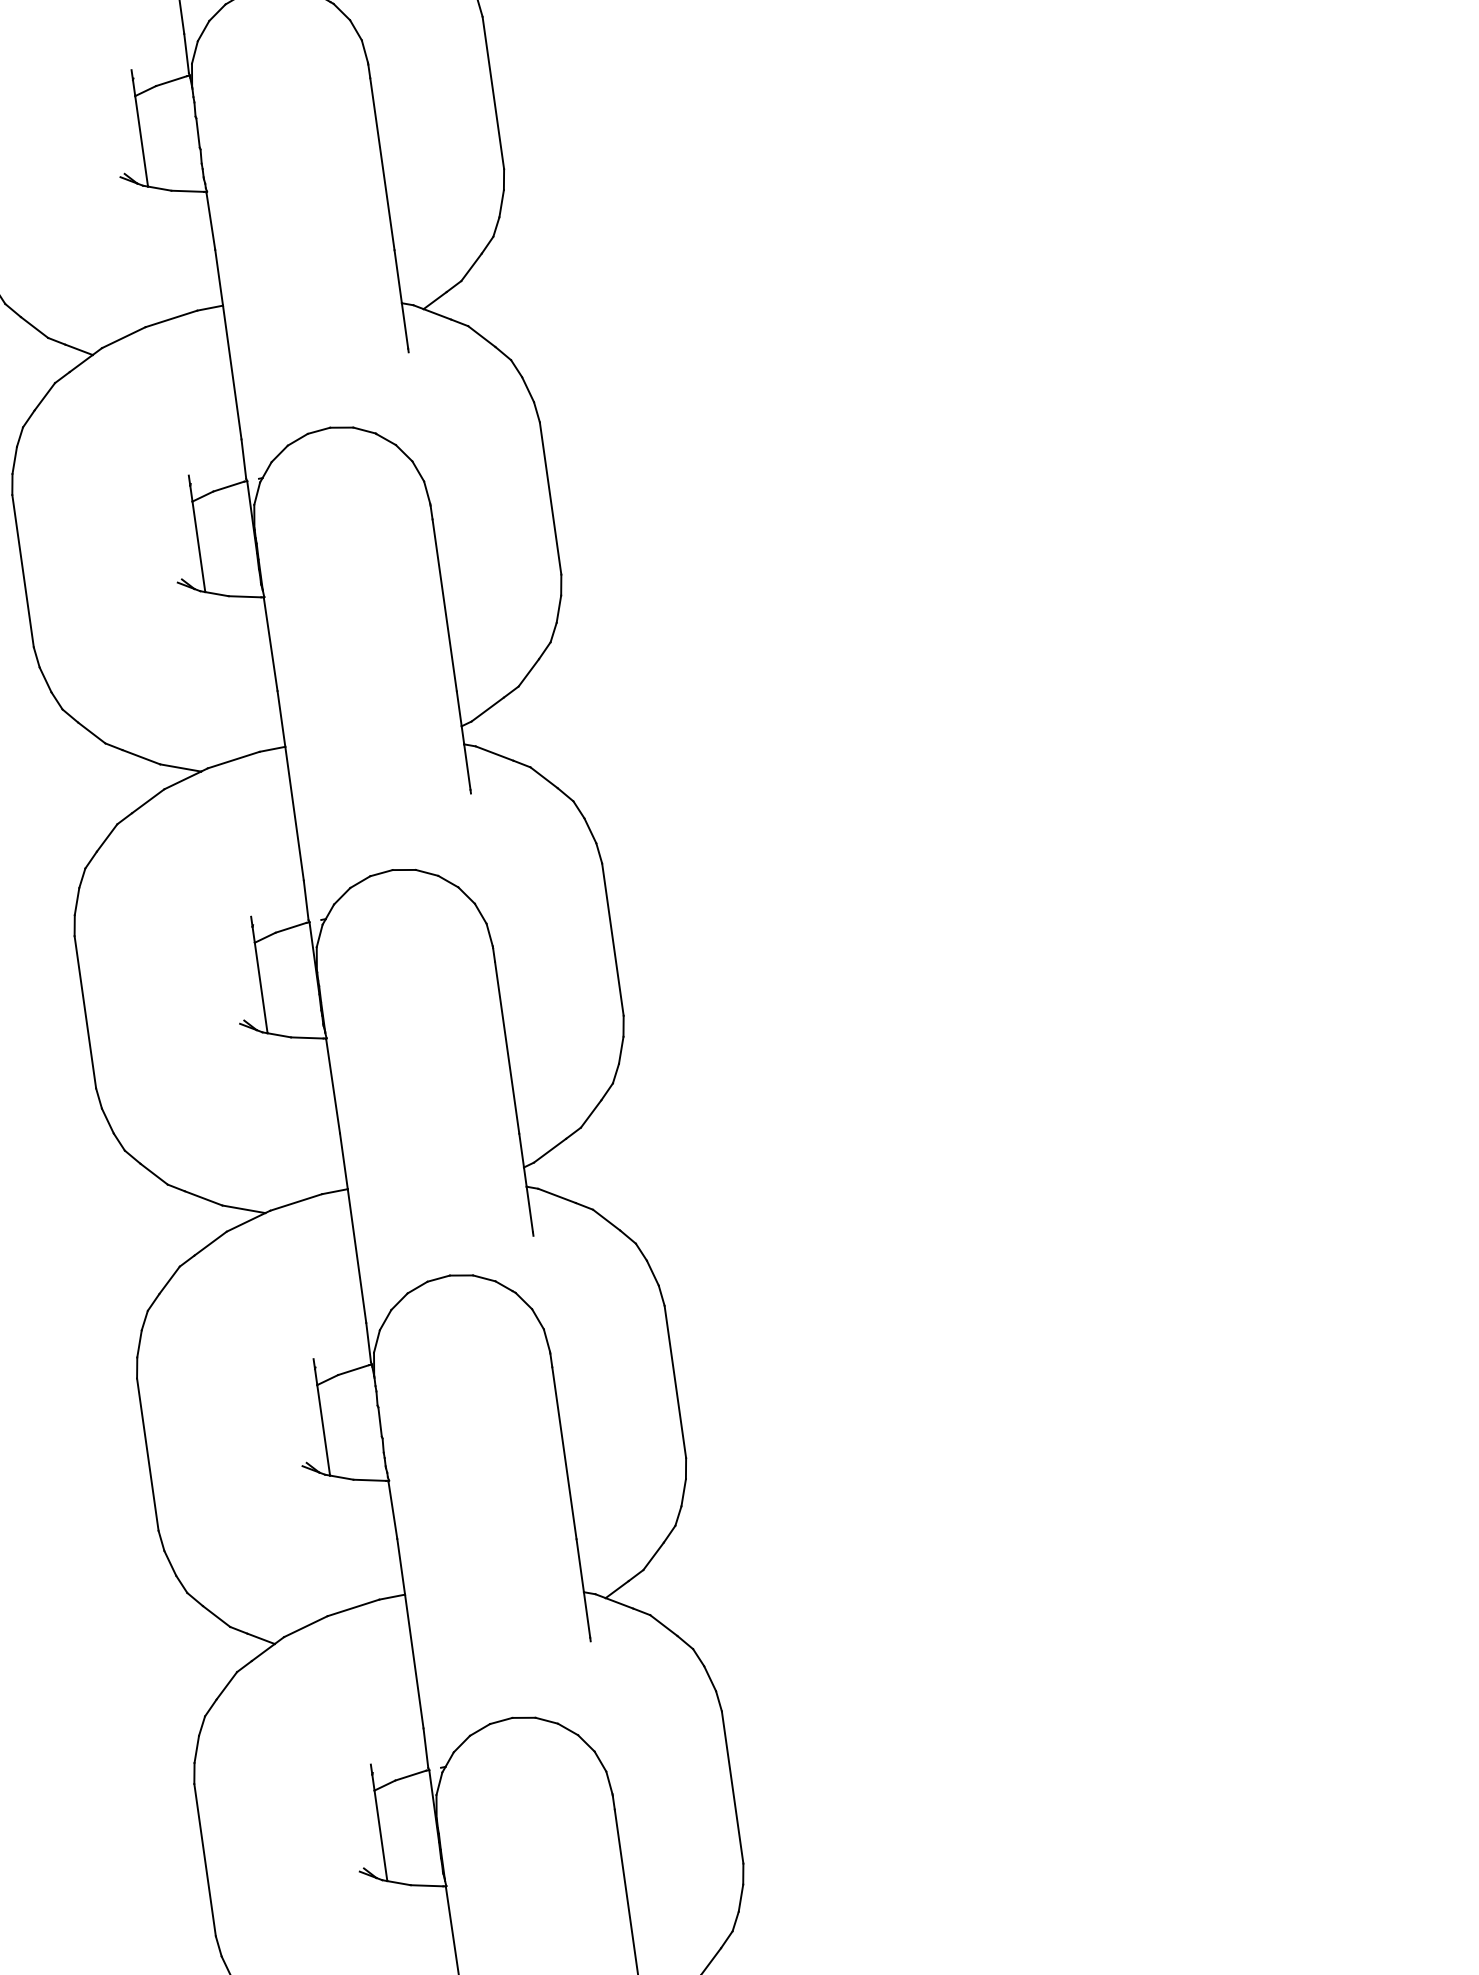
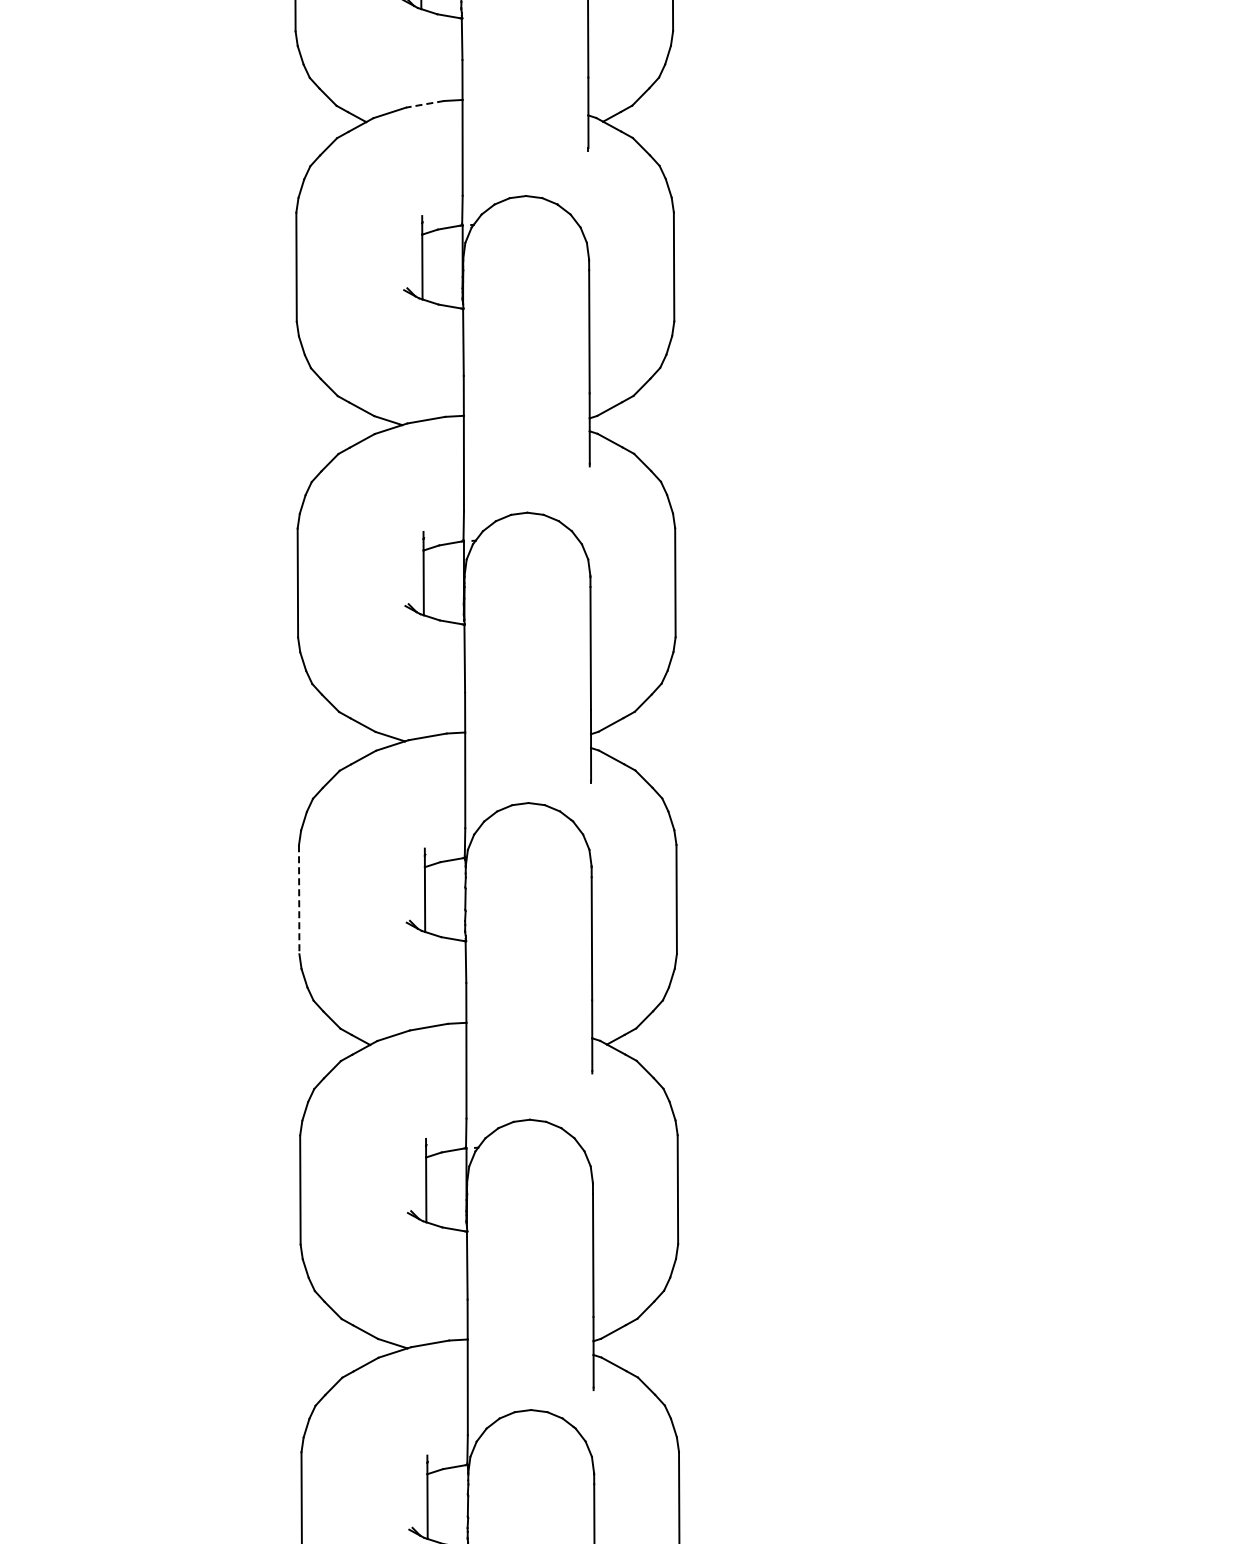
line: (170, 319) -> (424, 104), solid -> dashed
line: (148, 1454) -> (299, 899), solid -> dashed

